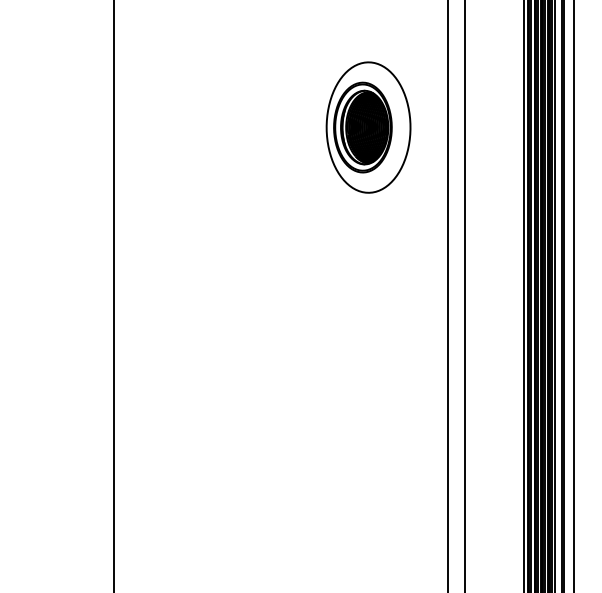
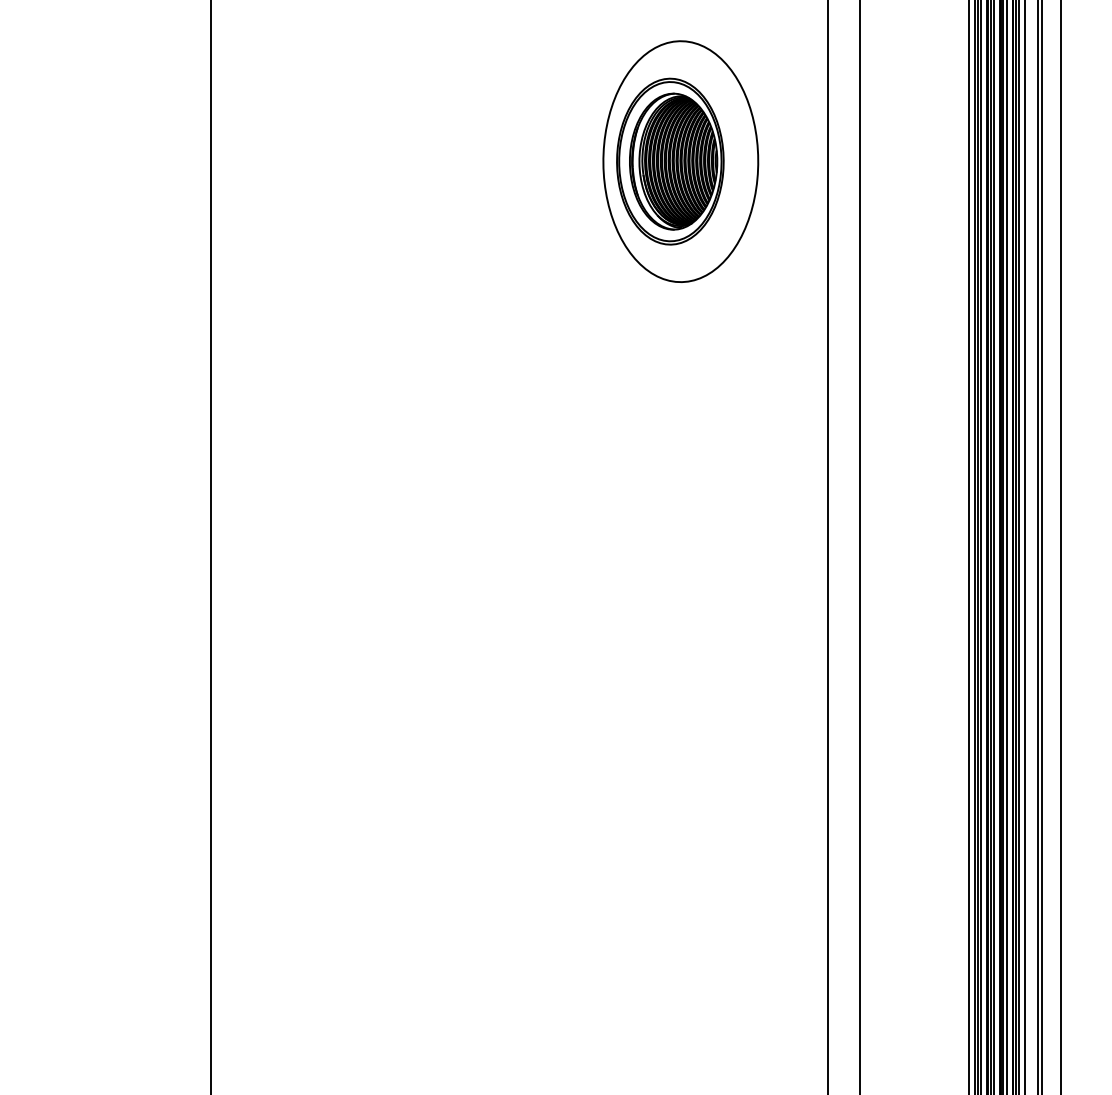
part: (368, 127) -> (680, 161), moved

